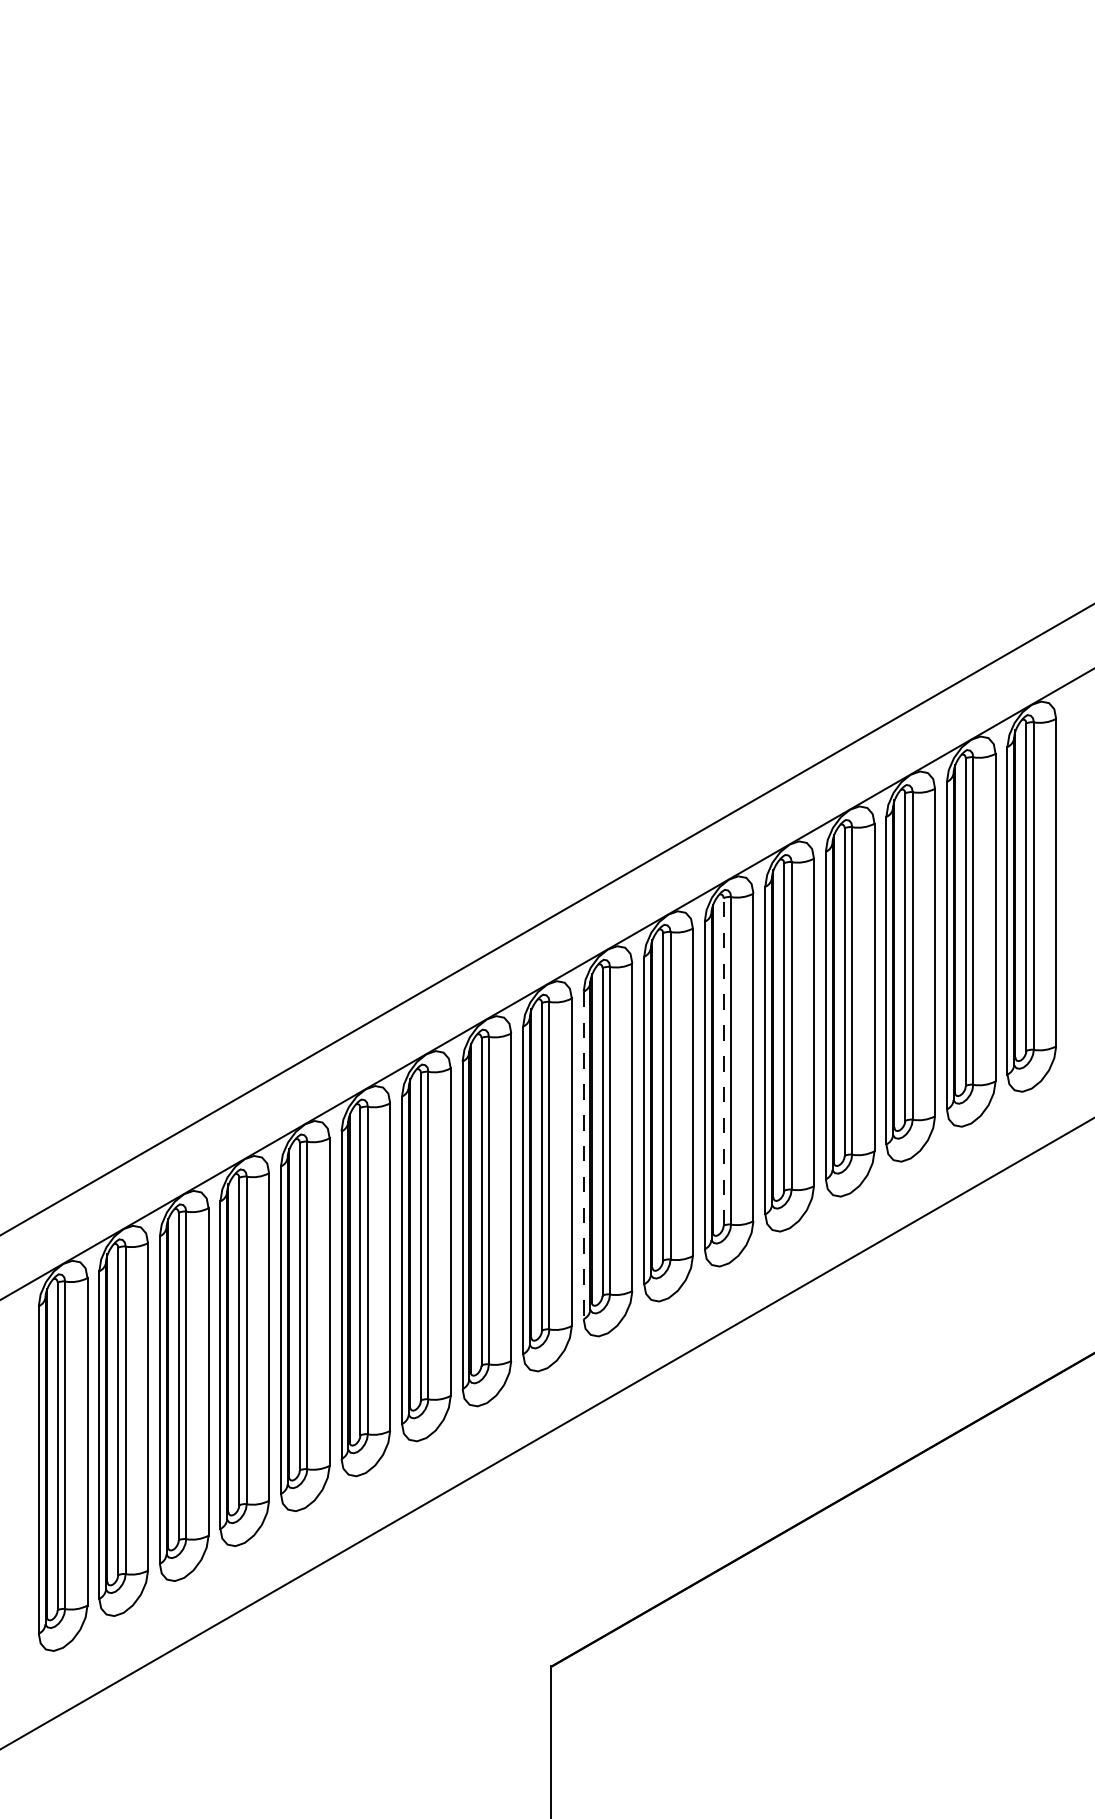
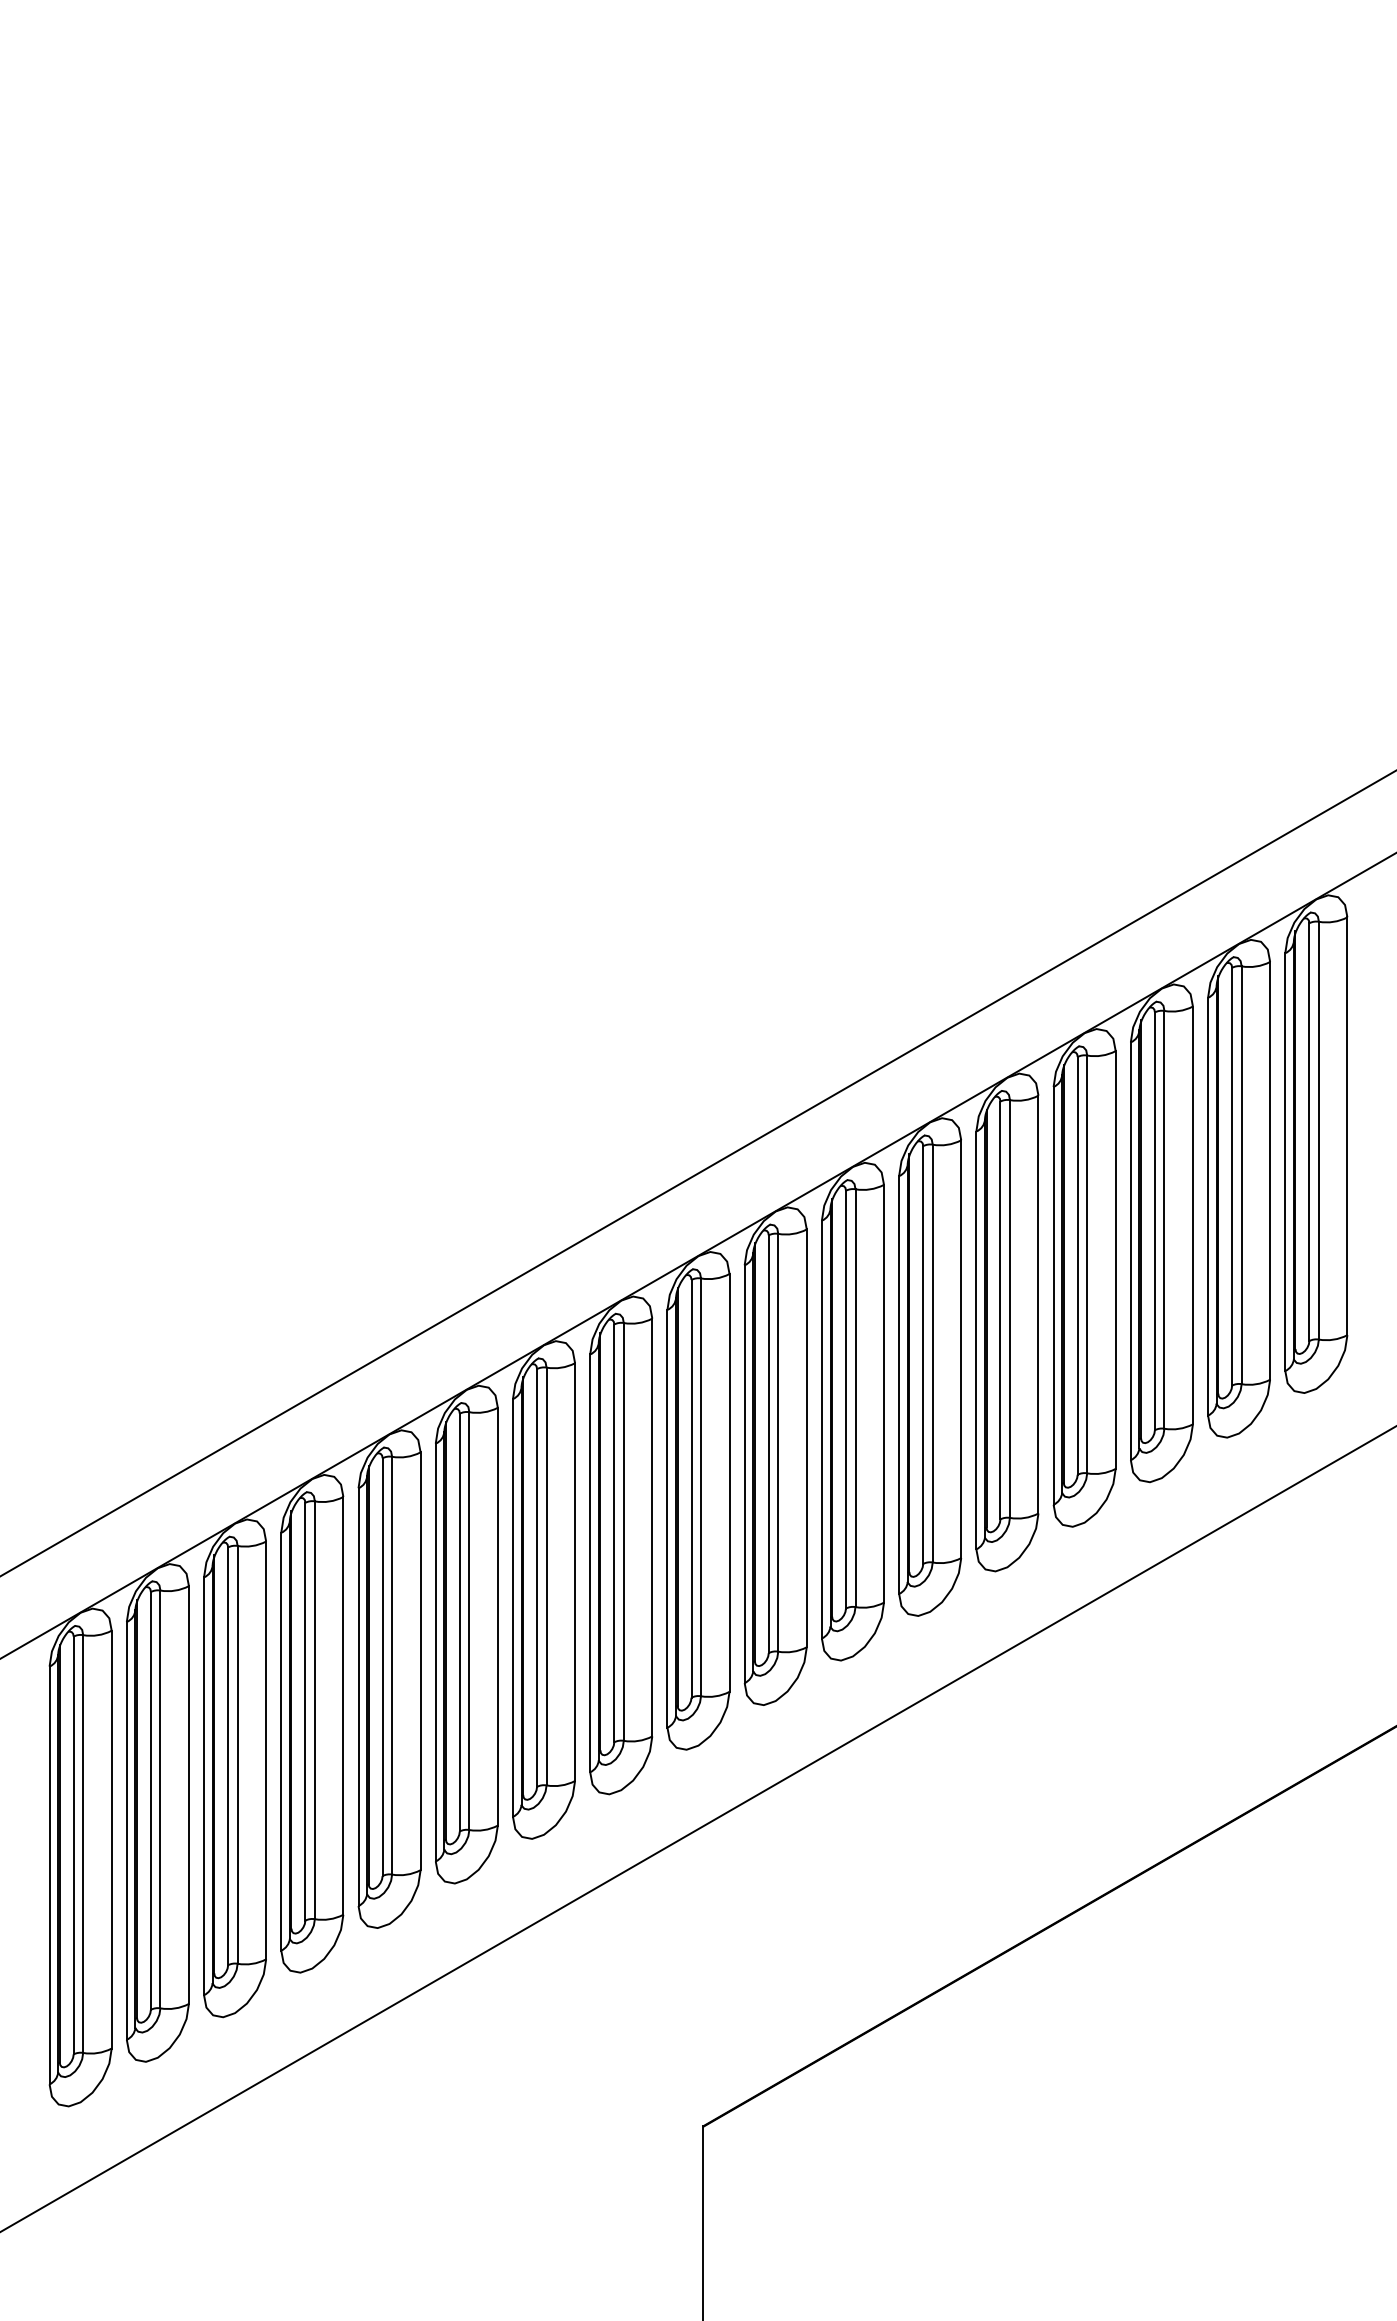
line: (723, 1062) -> (923, 1355), dashed -> solid
line: (583, 1155) -> (744, 1474), dashed -> solid

